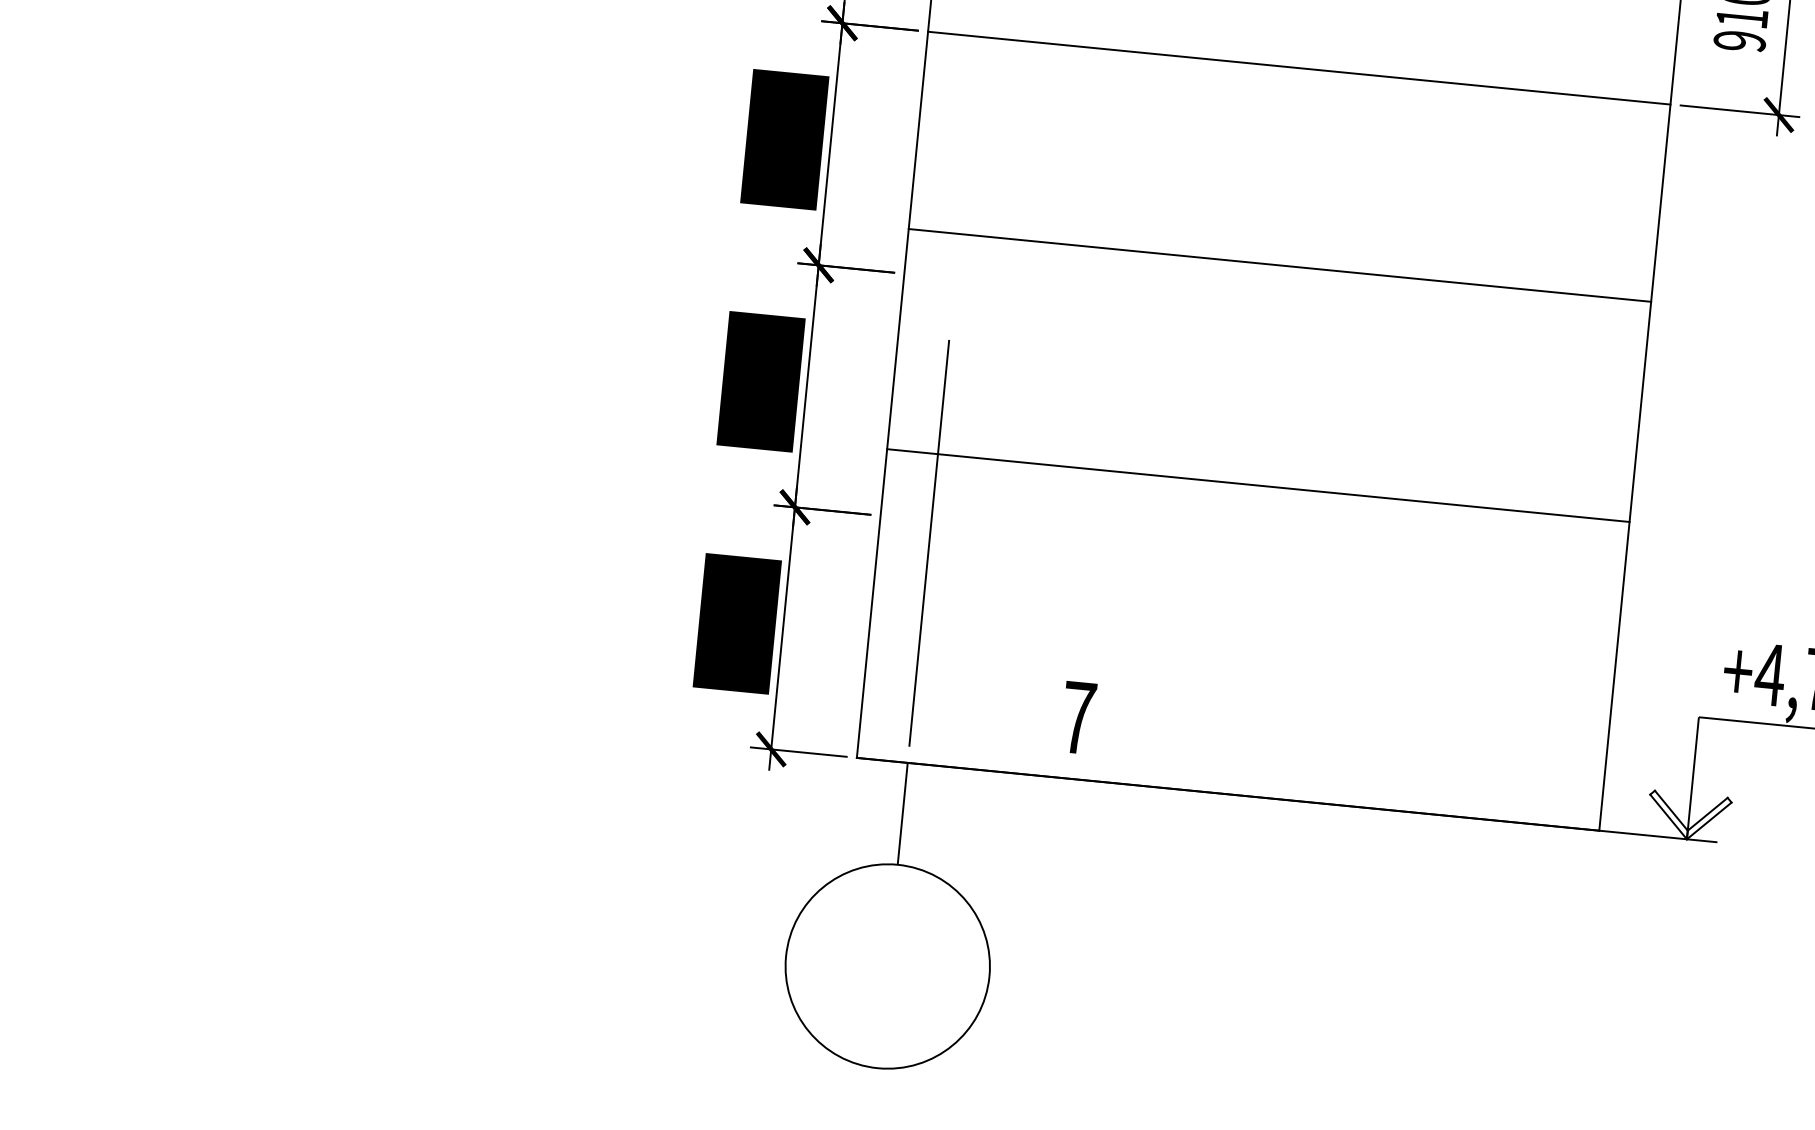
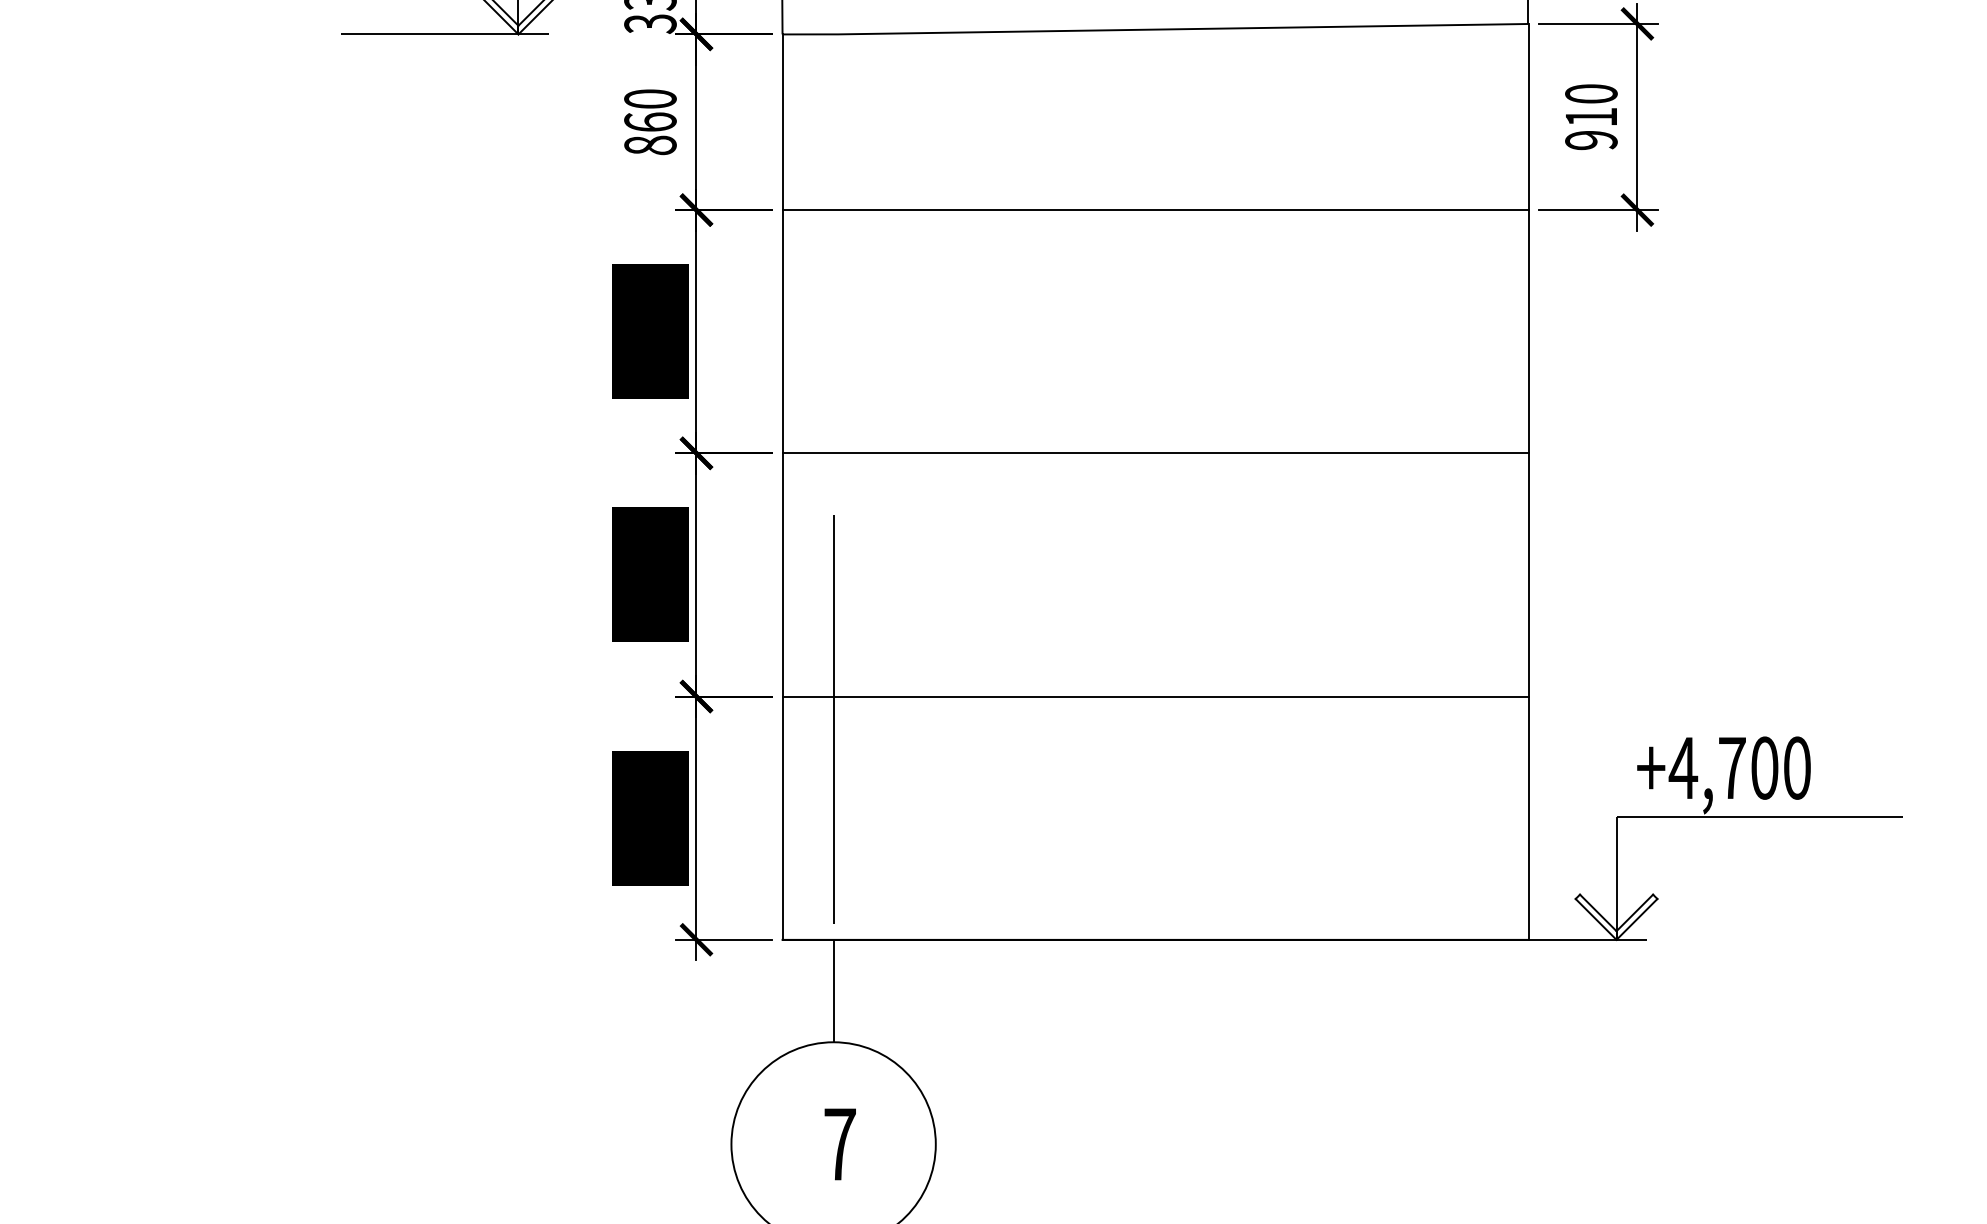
line: (1279, 265) -> (1155, 453), moved
line: (1258, 485) -> (1155, 696), moved
text: (1077, 717) -> (839, 1144), moved

